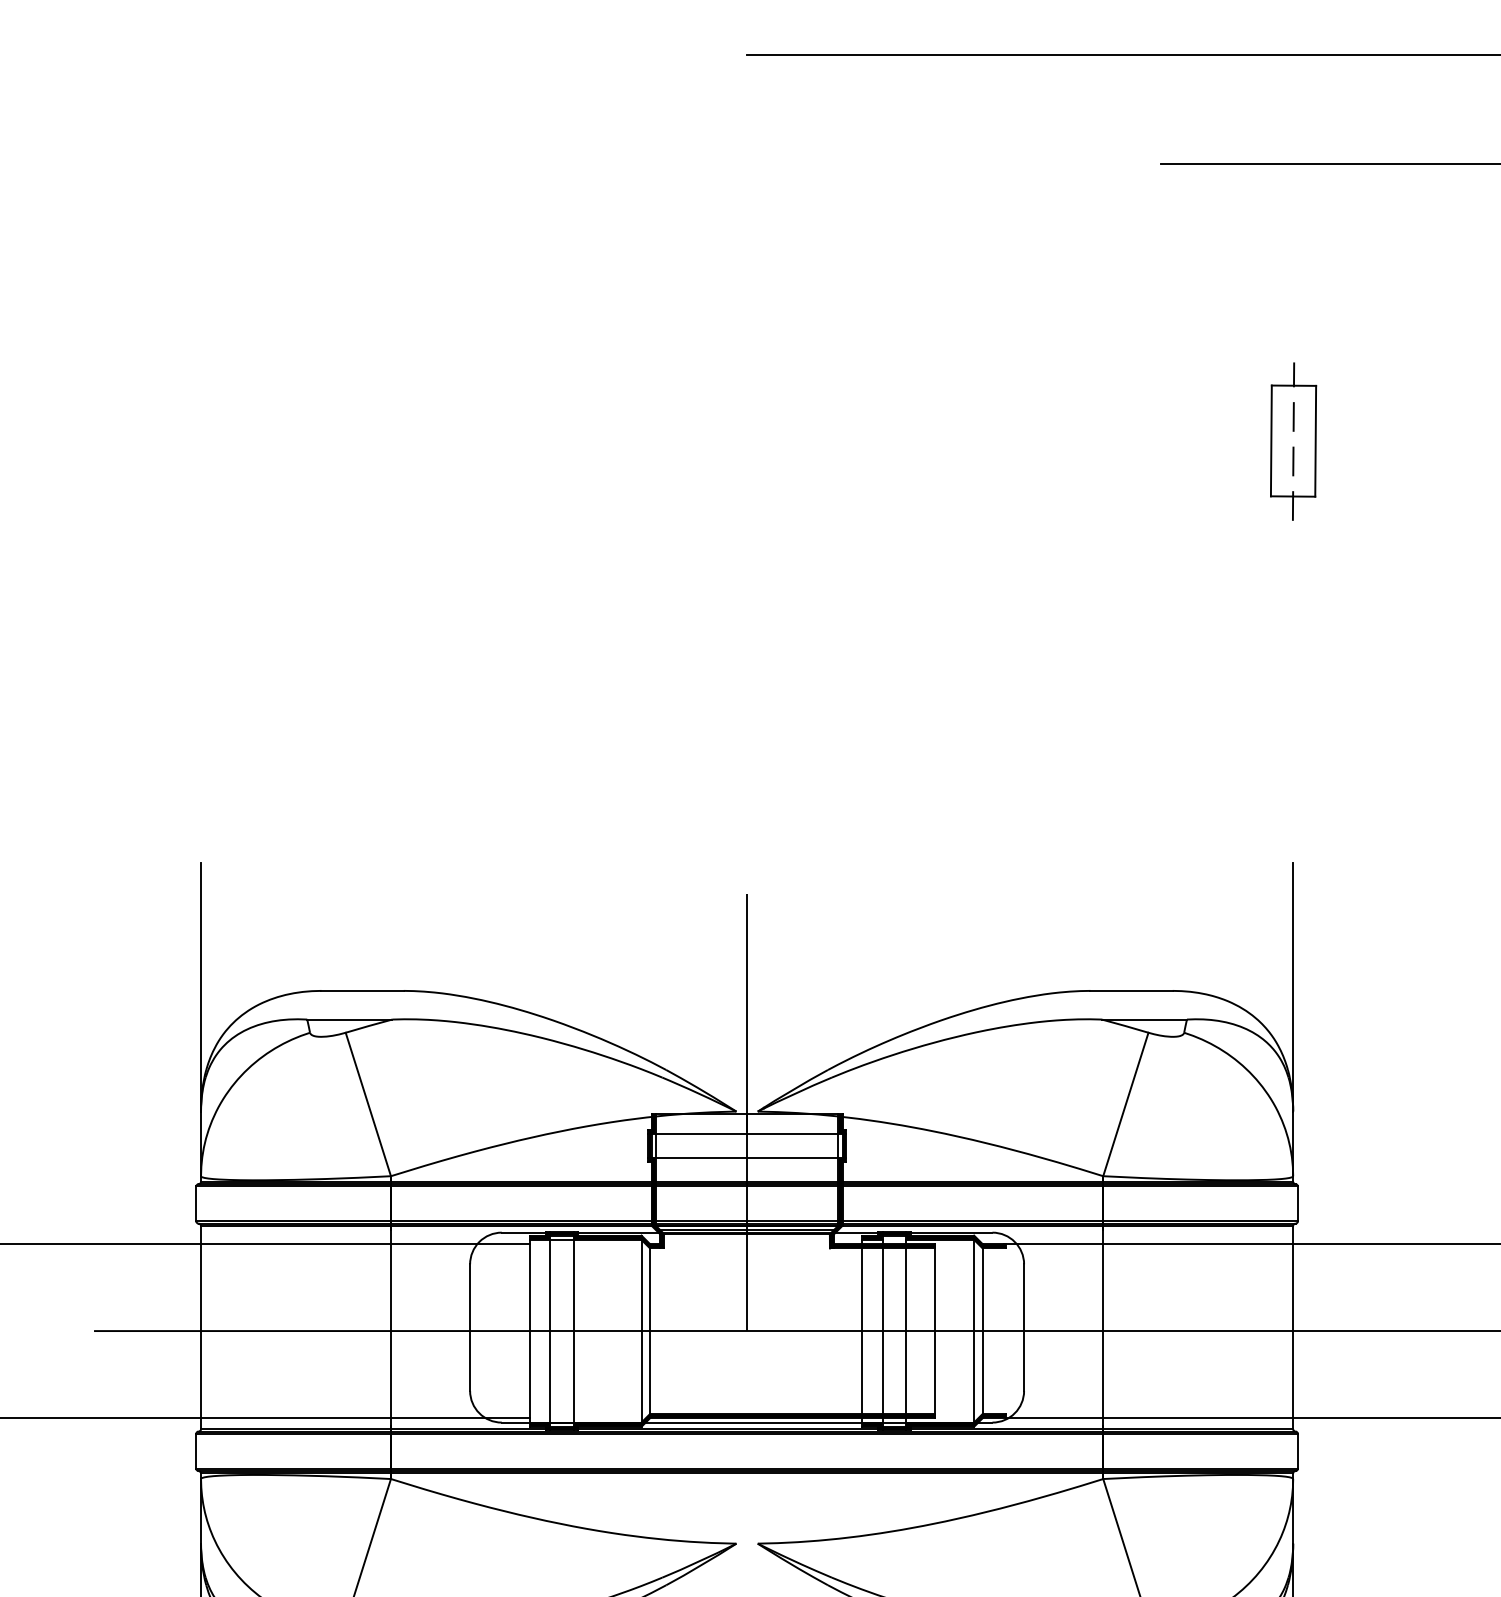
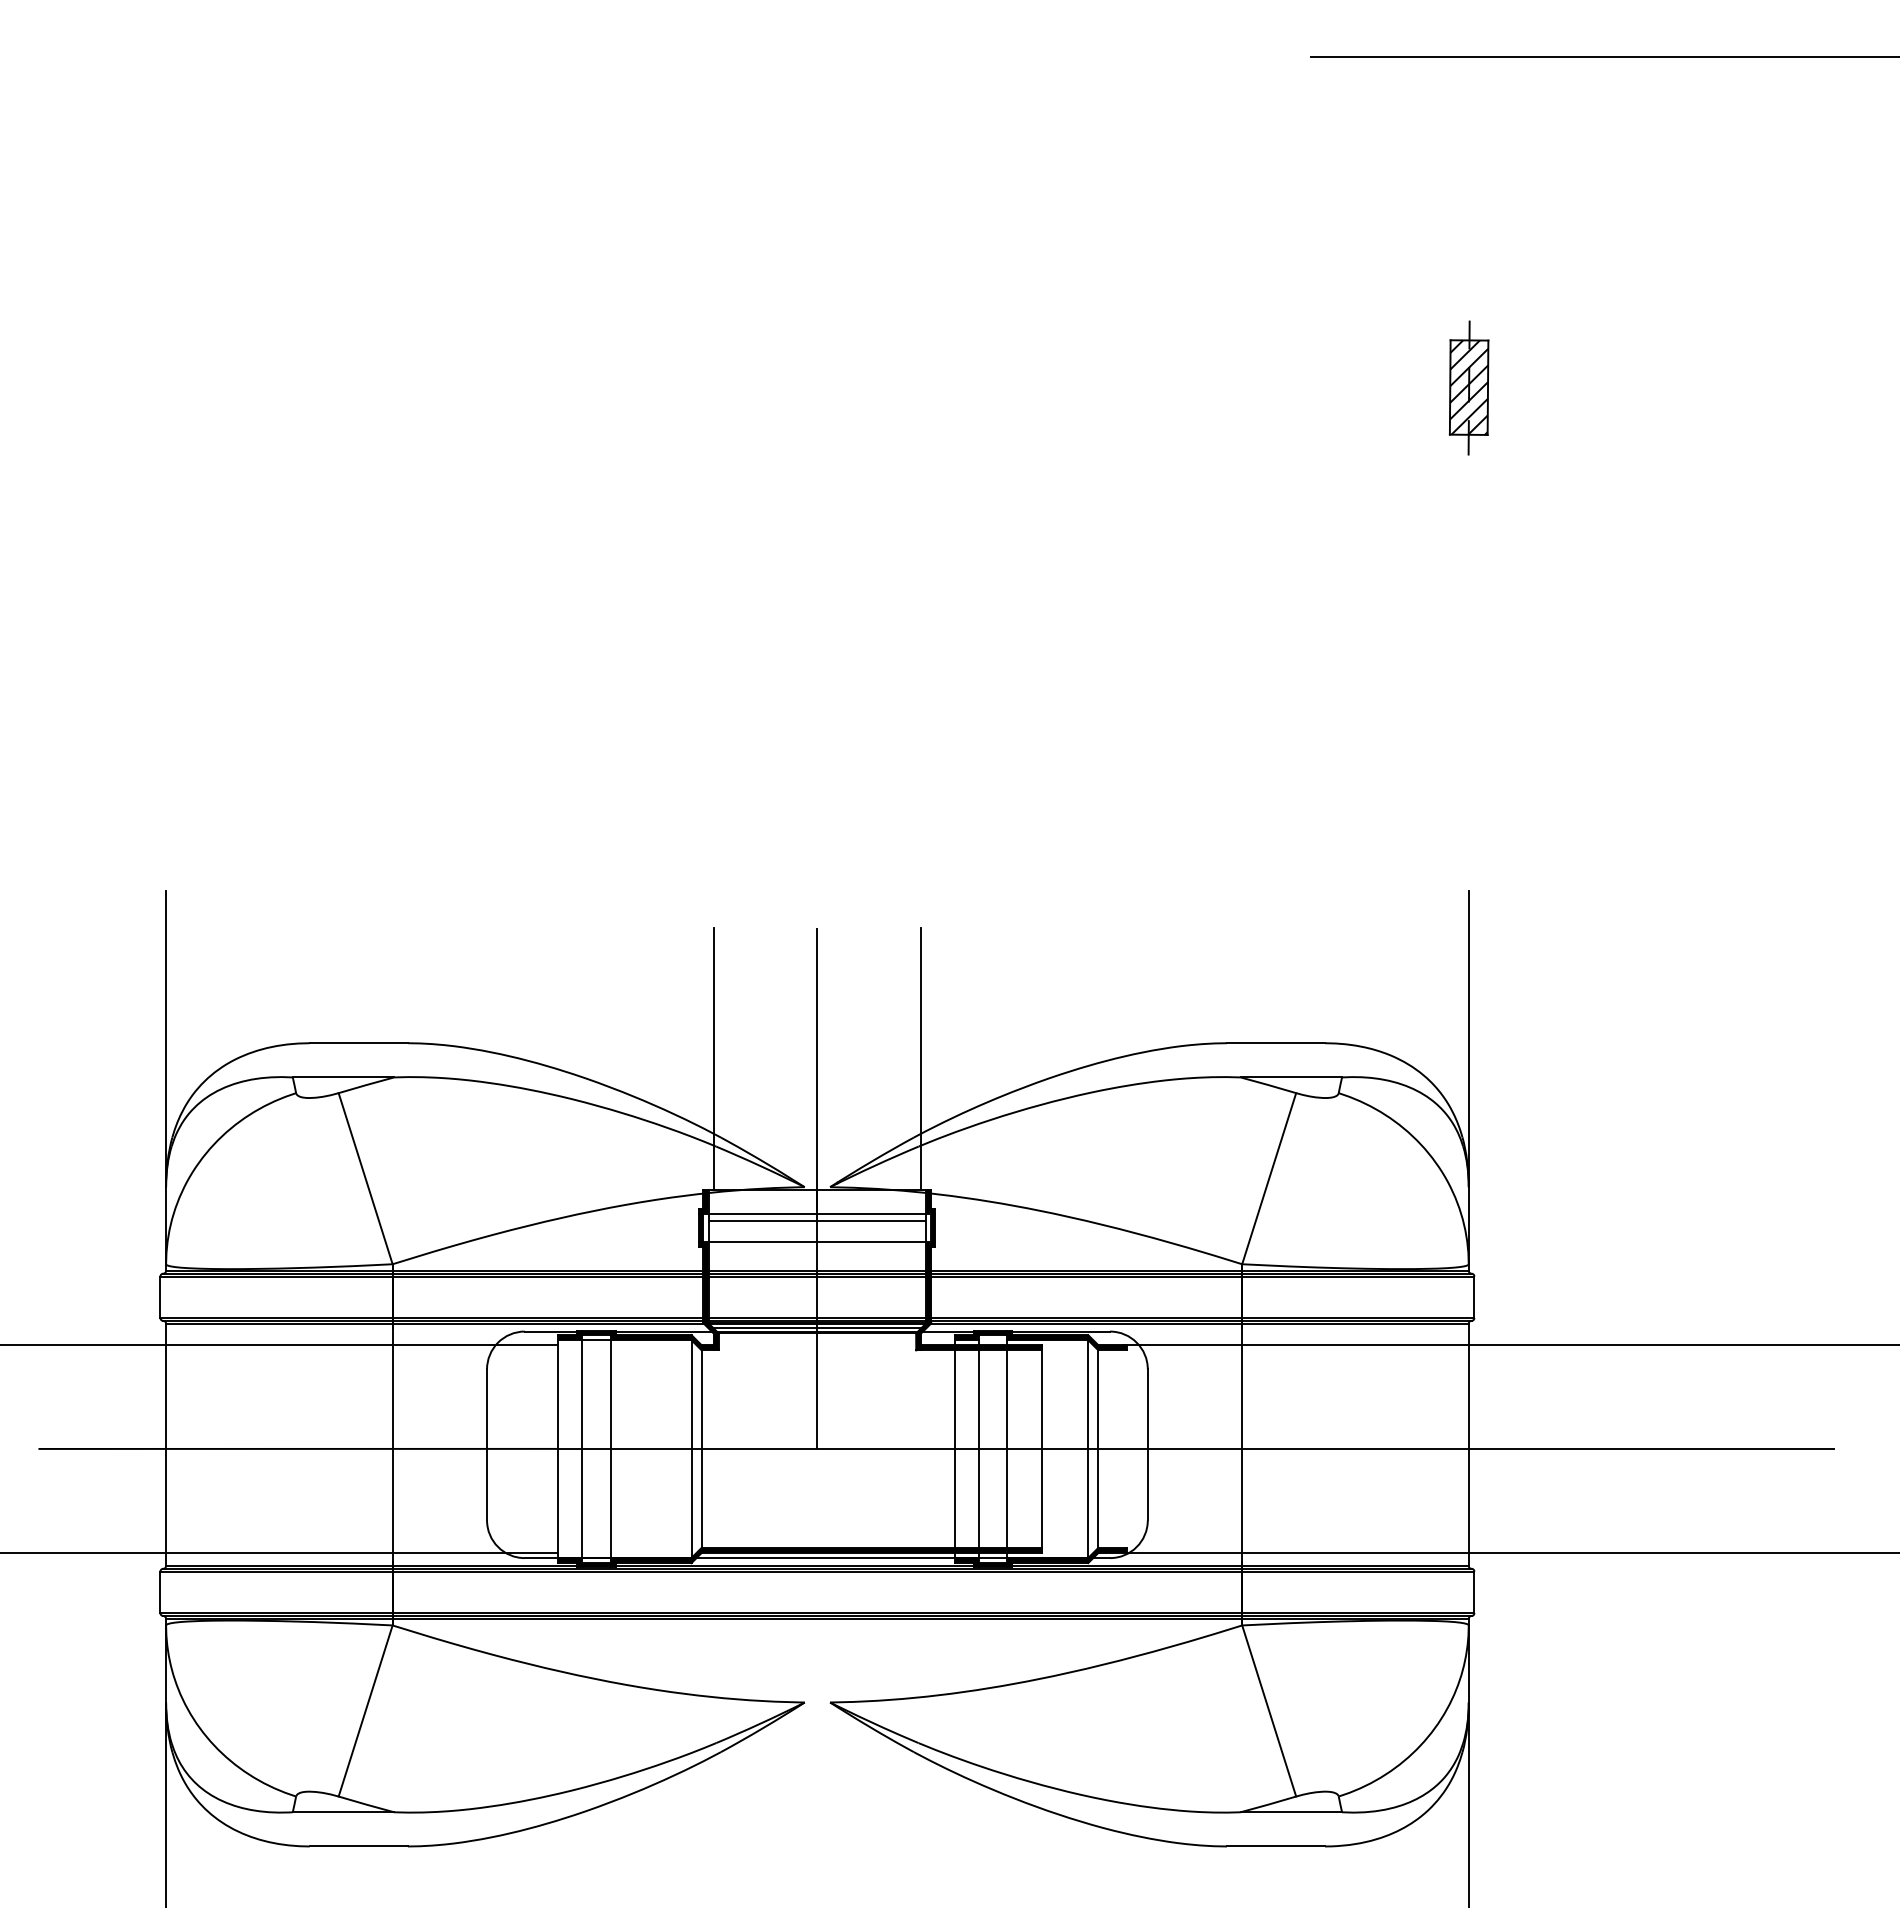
part: (1292, 441) -> (1468, 387), size x0.71
line: (659, 1003) -> (713, 1058), added
line: (834, 1003) -> (921, 1058), added
line: (747, 1140) -> (817, 1221), added

